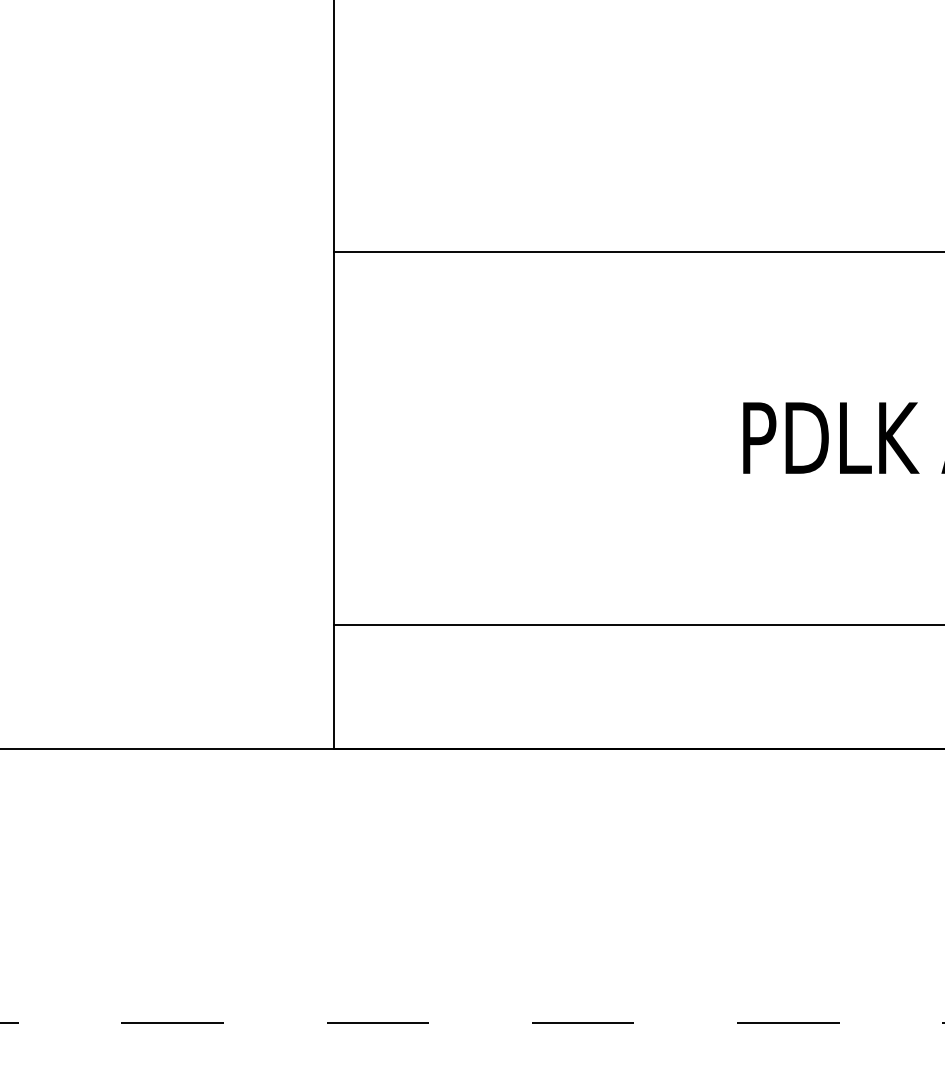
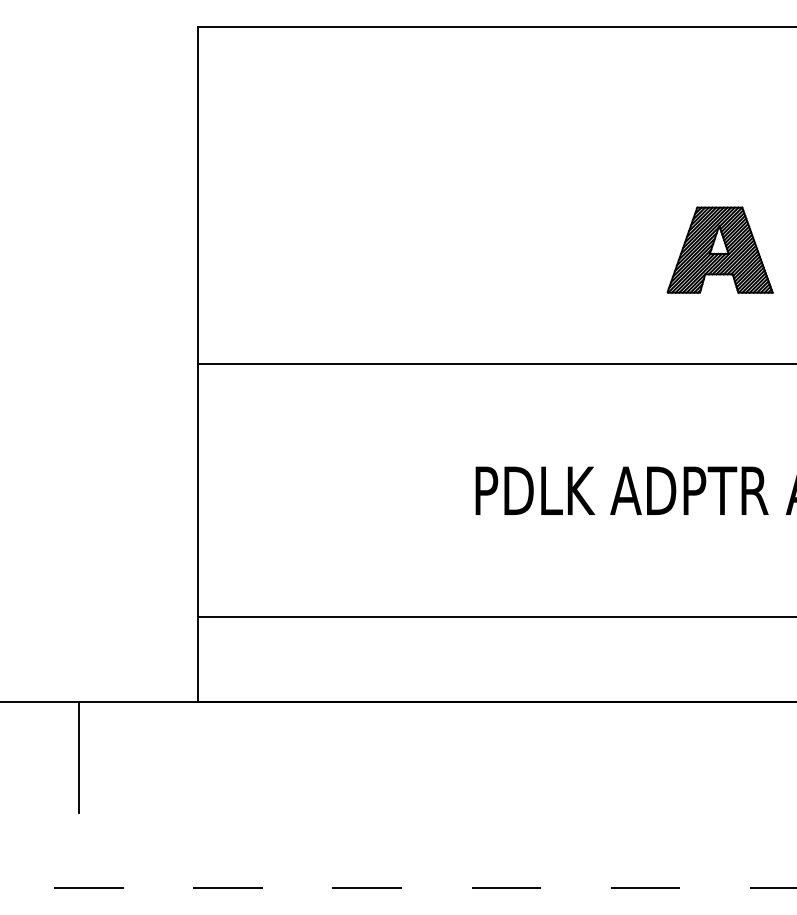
line: (158, 831) -> (79, 757), added

